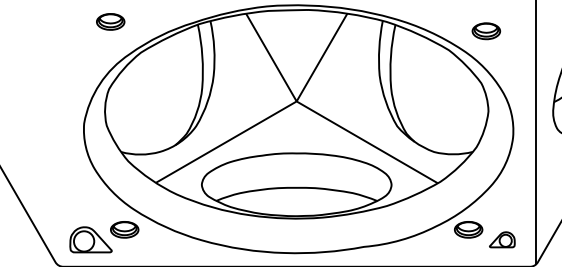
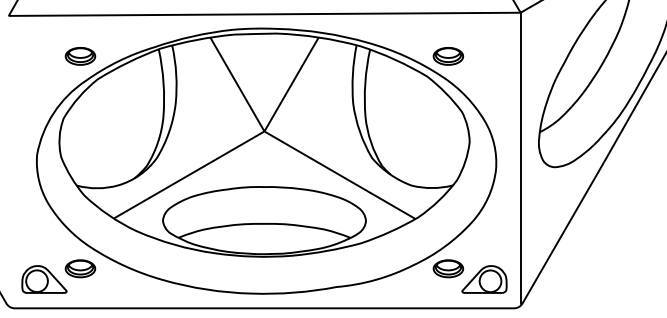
part: (110, 22) -> (80, 56), moved
part: (486, 31) -> (448, 56), moved
part: (502, 239) -> (484, 279), size x1.67

